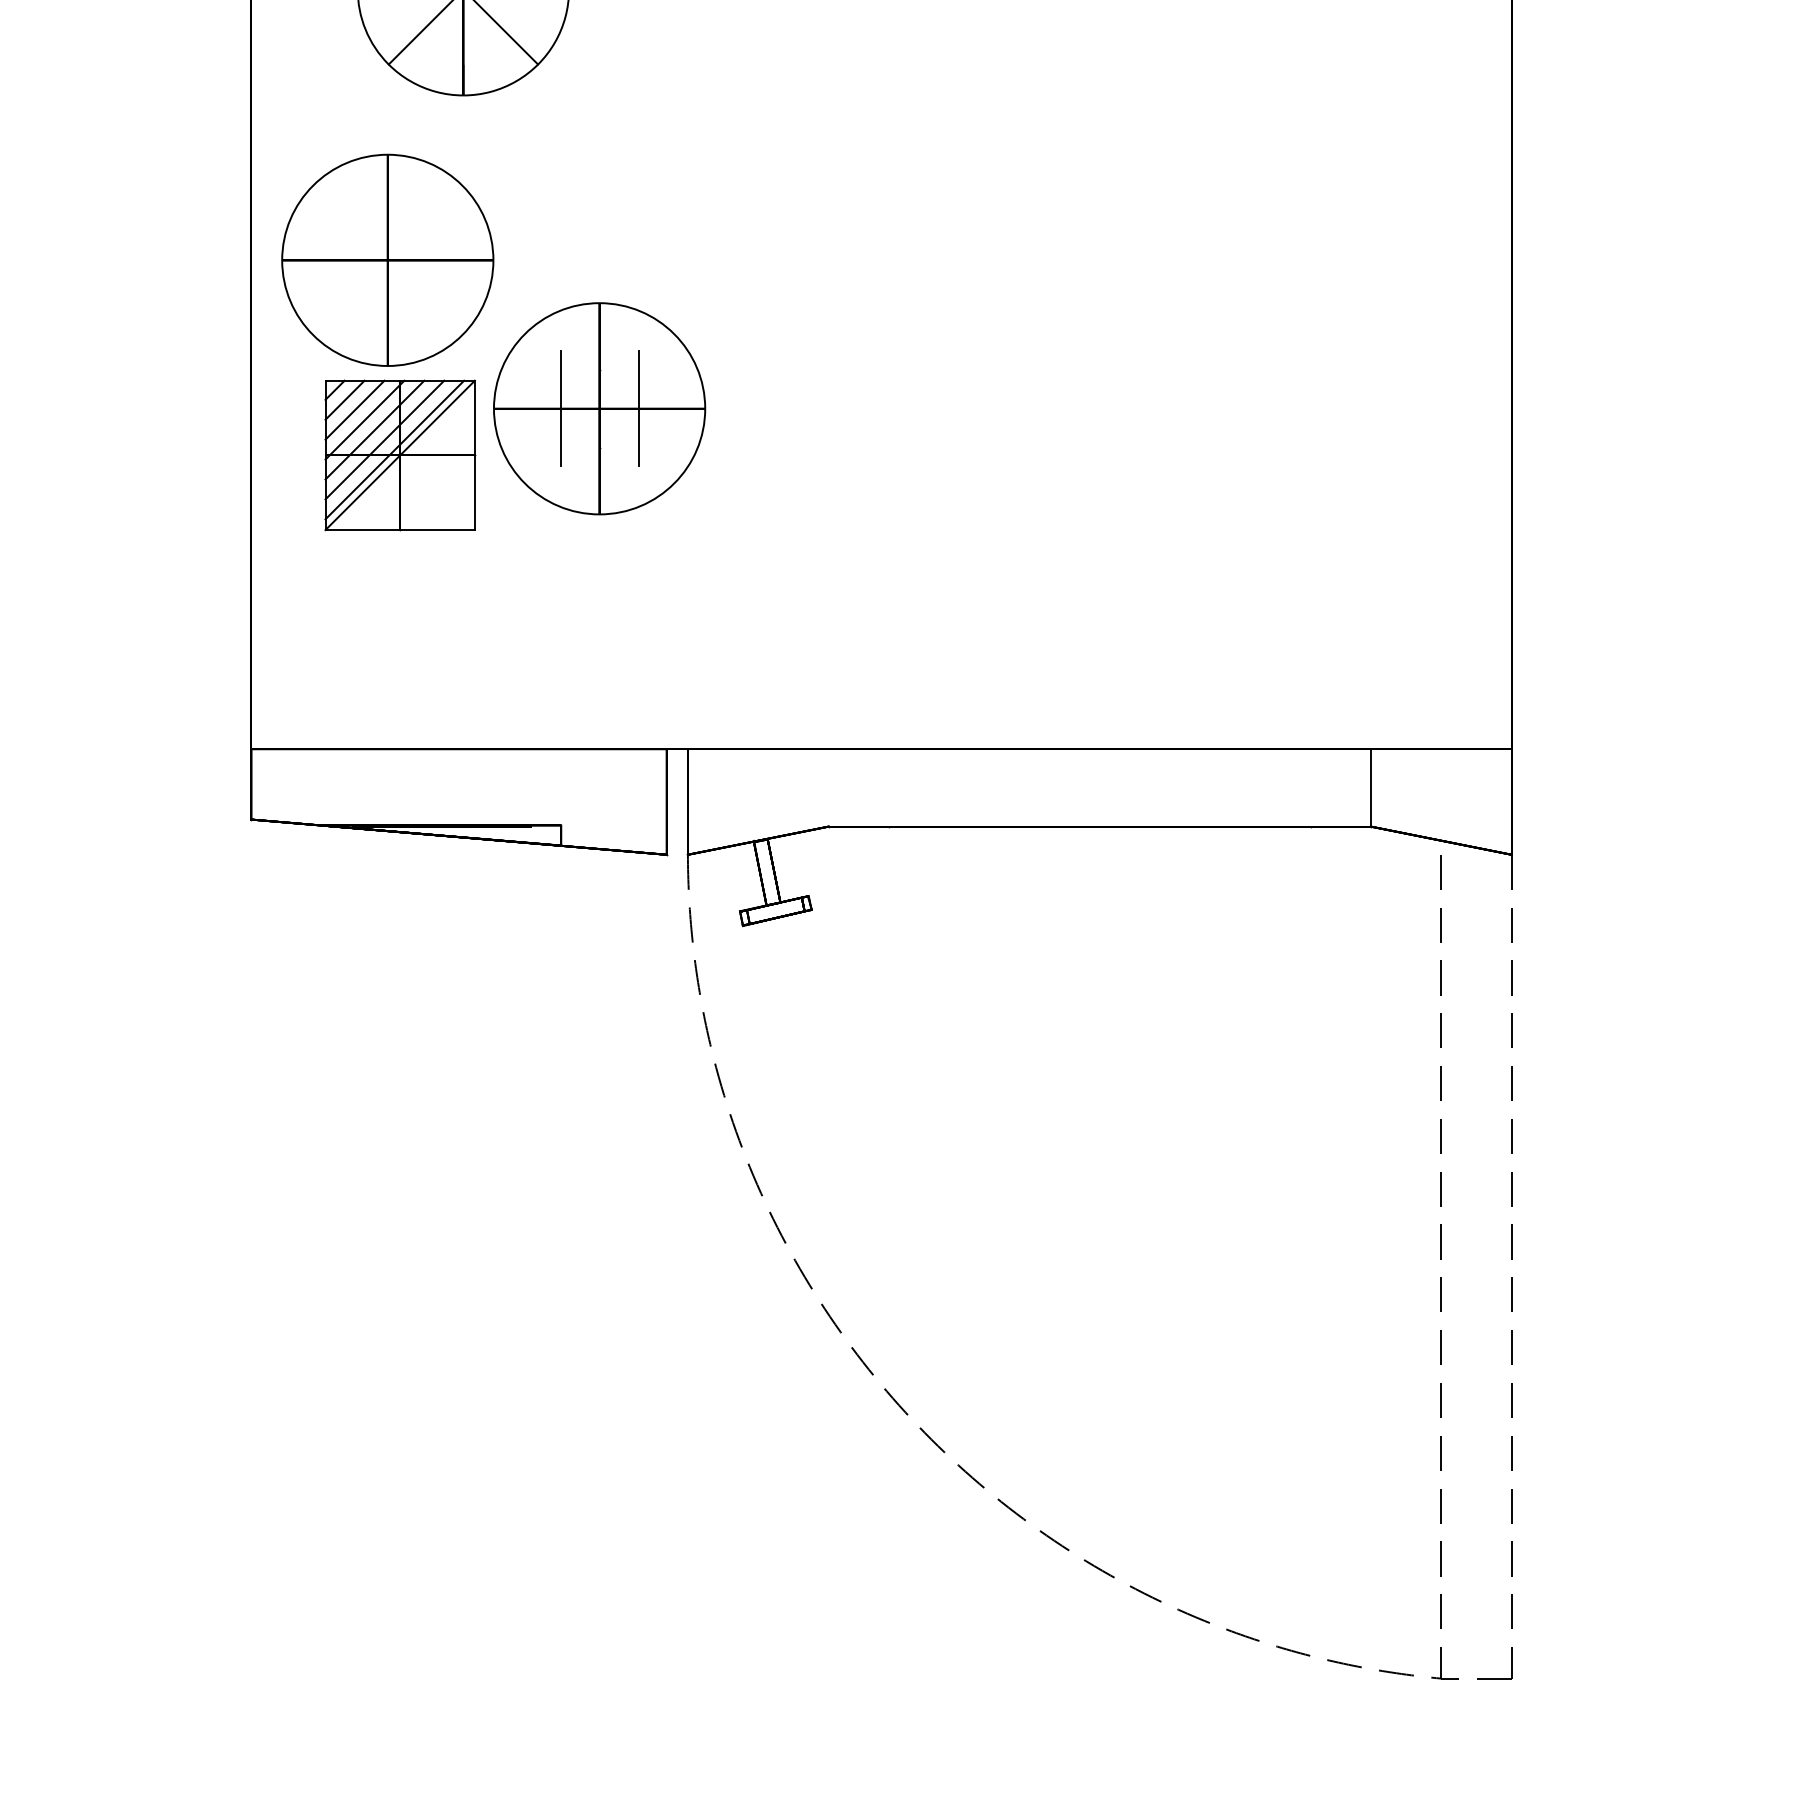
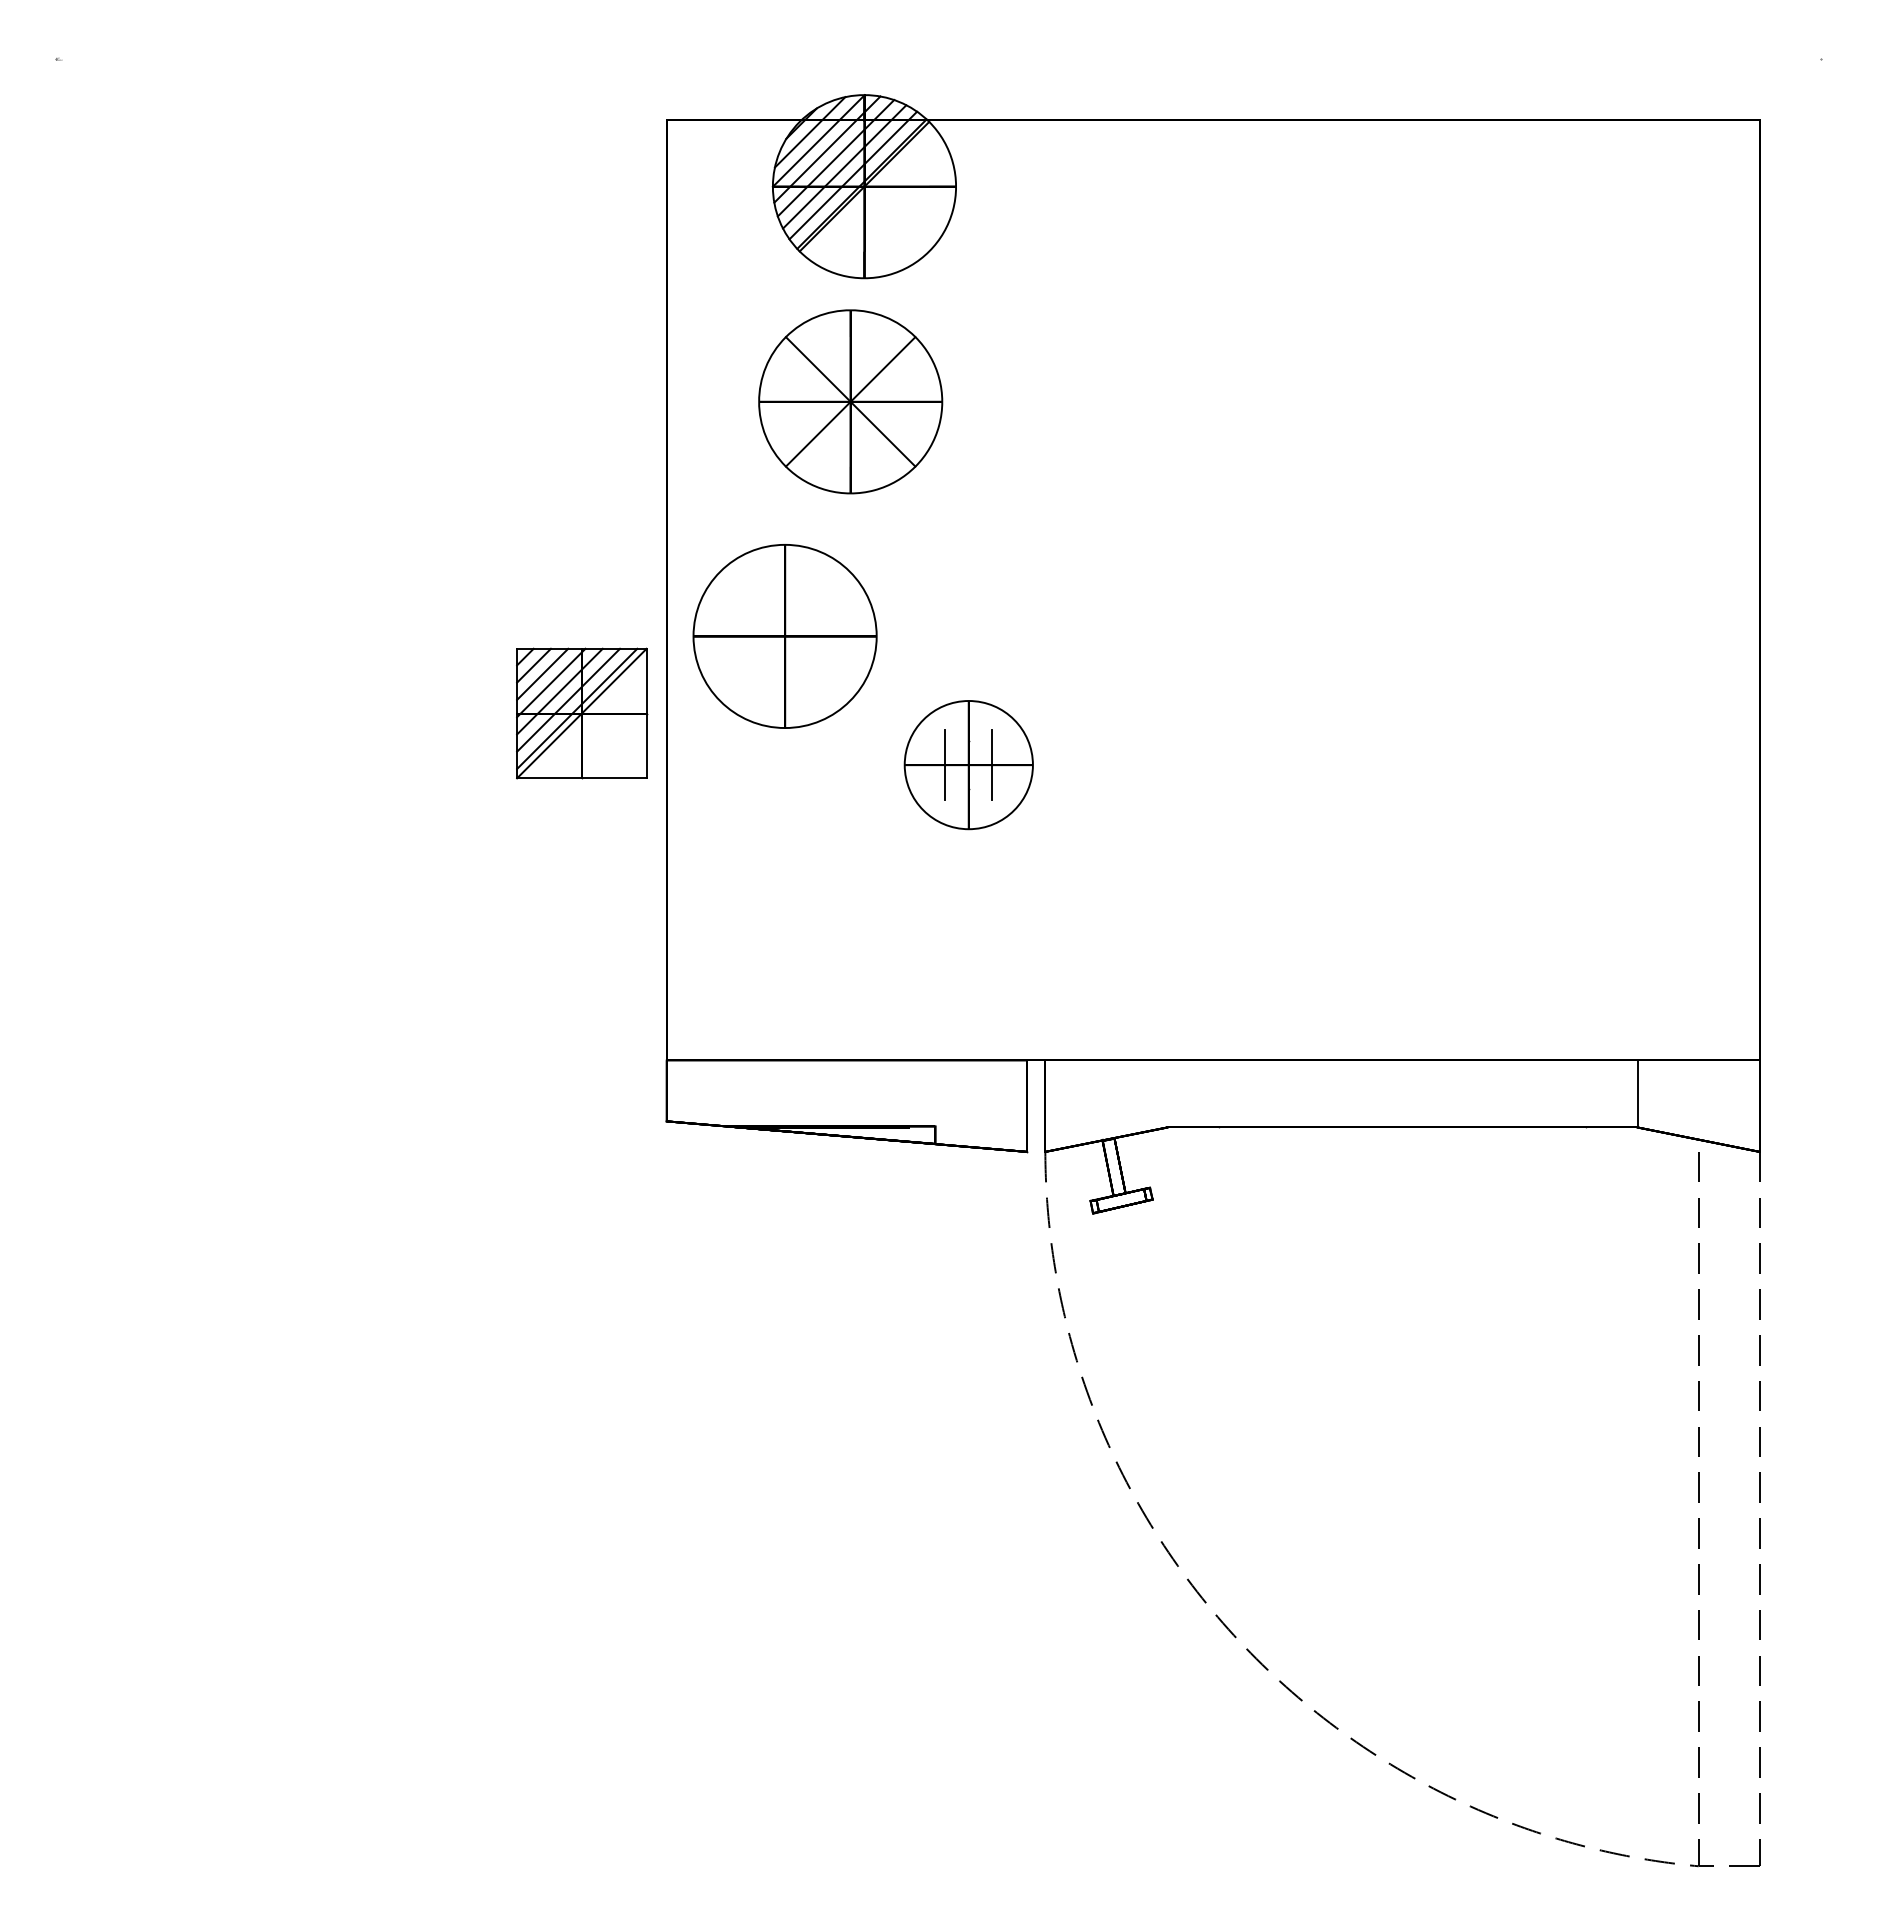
part: (599, 408) -> (968, 764), size x0.7
part: (400, 455) -> (582, 713), moved

